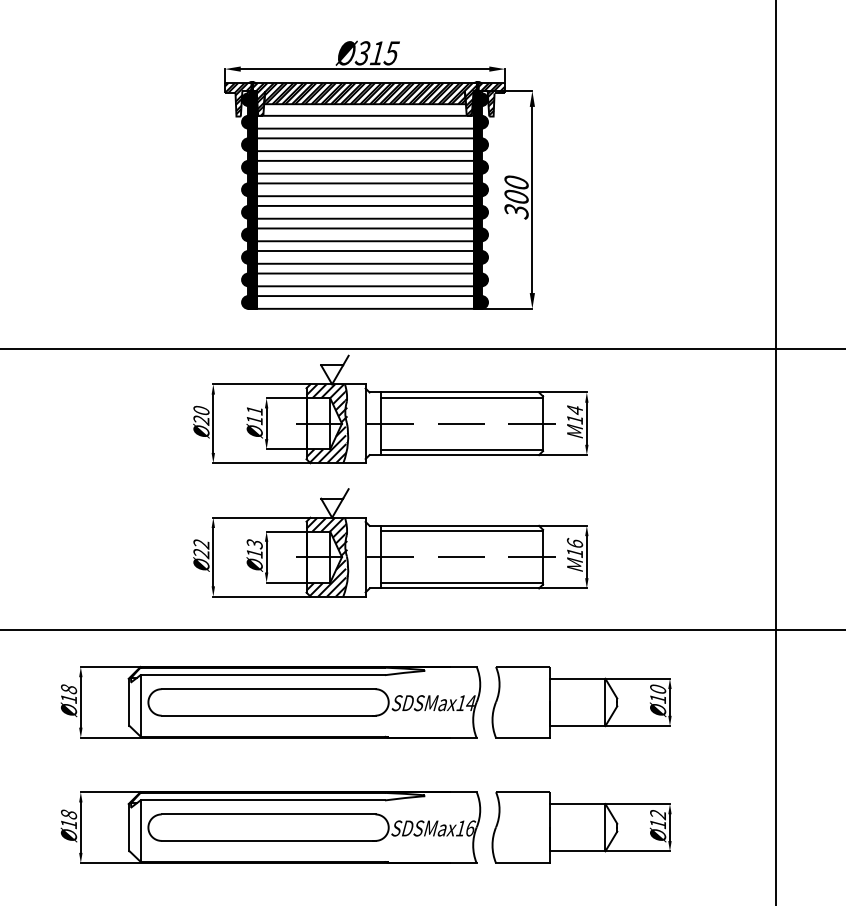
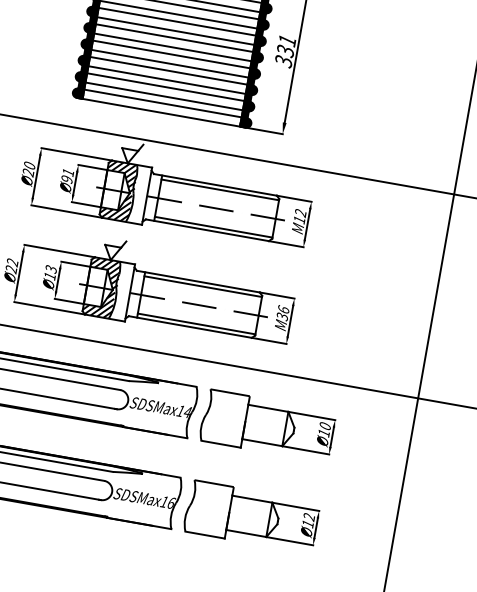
text: (516, 190) -> (286, 46), 300 -> 331
text: (574, 410) -> (300, 213), 14 -> 12
text: (254, 420) -> (66, 179), Ø11 -> Ø91
text: (575, 553) -> (282, 317), 16 -> 36

